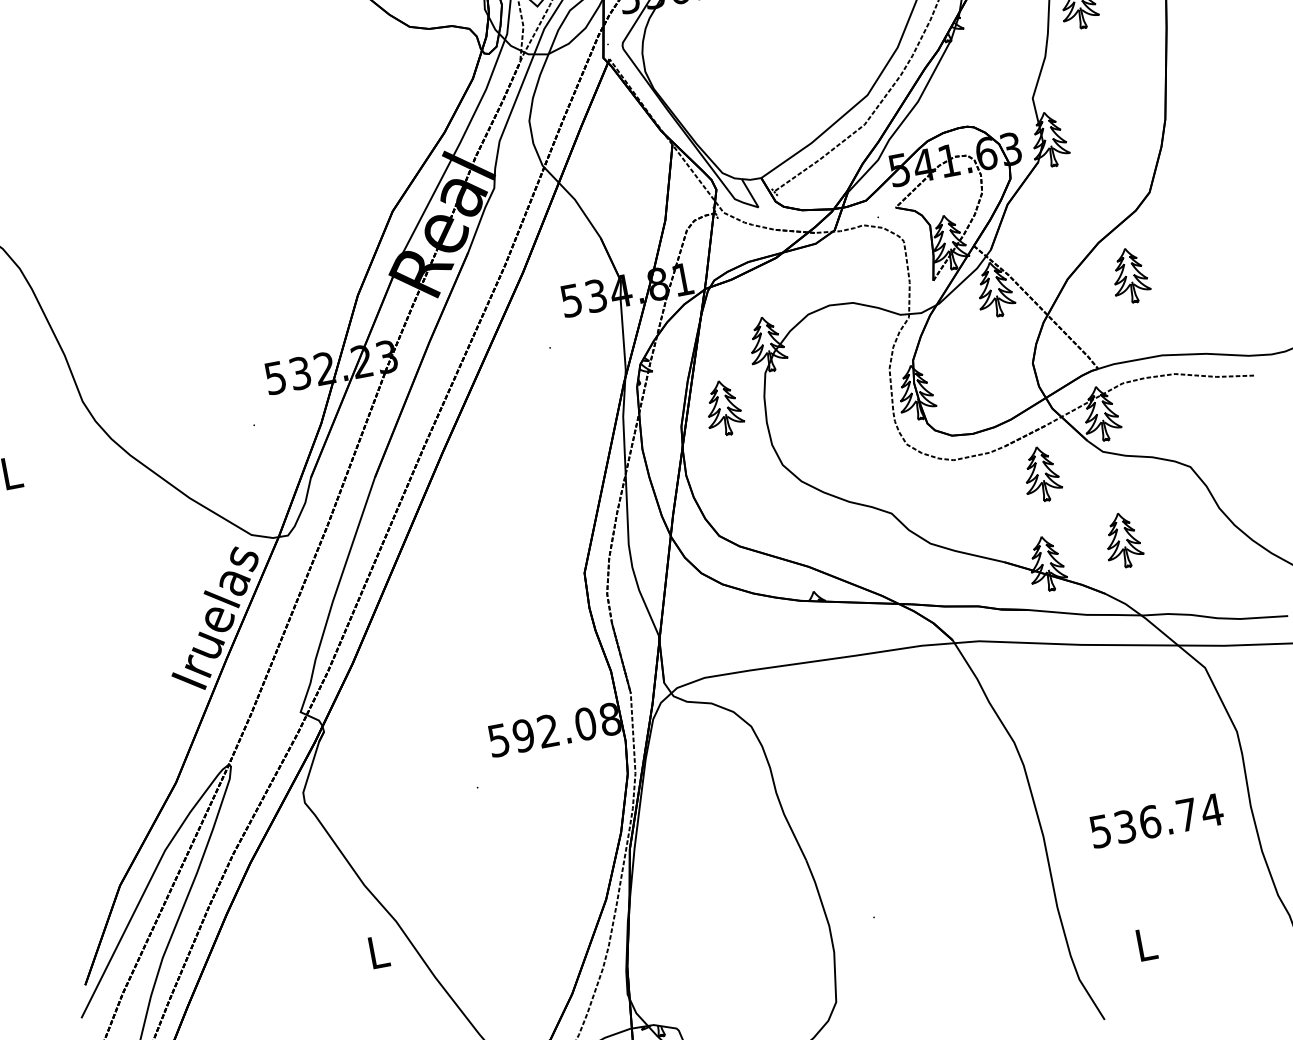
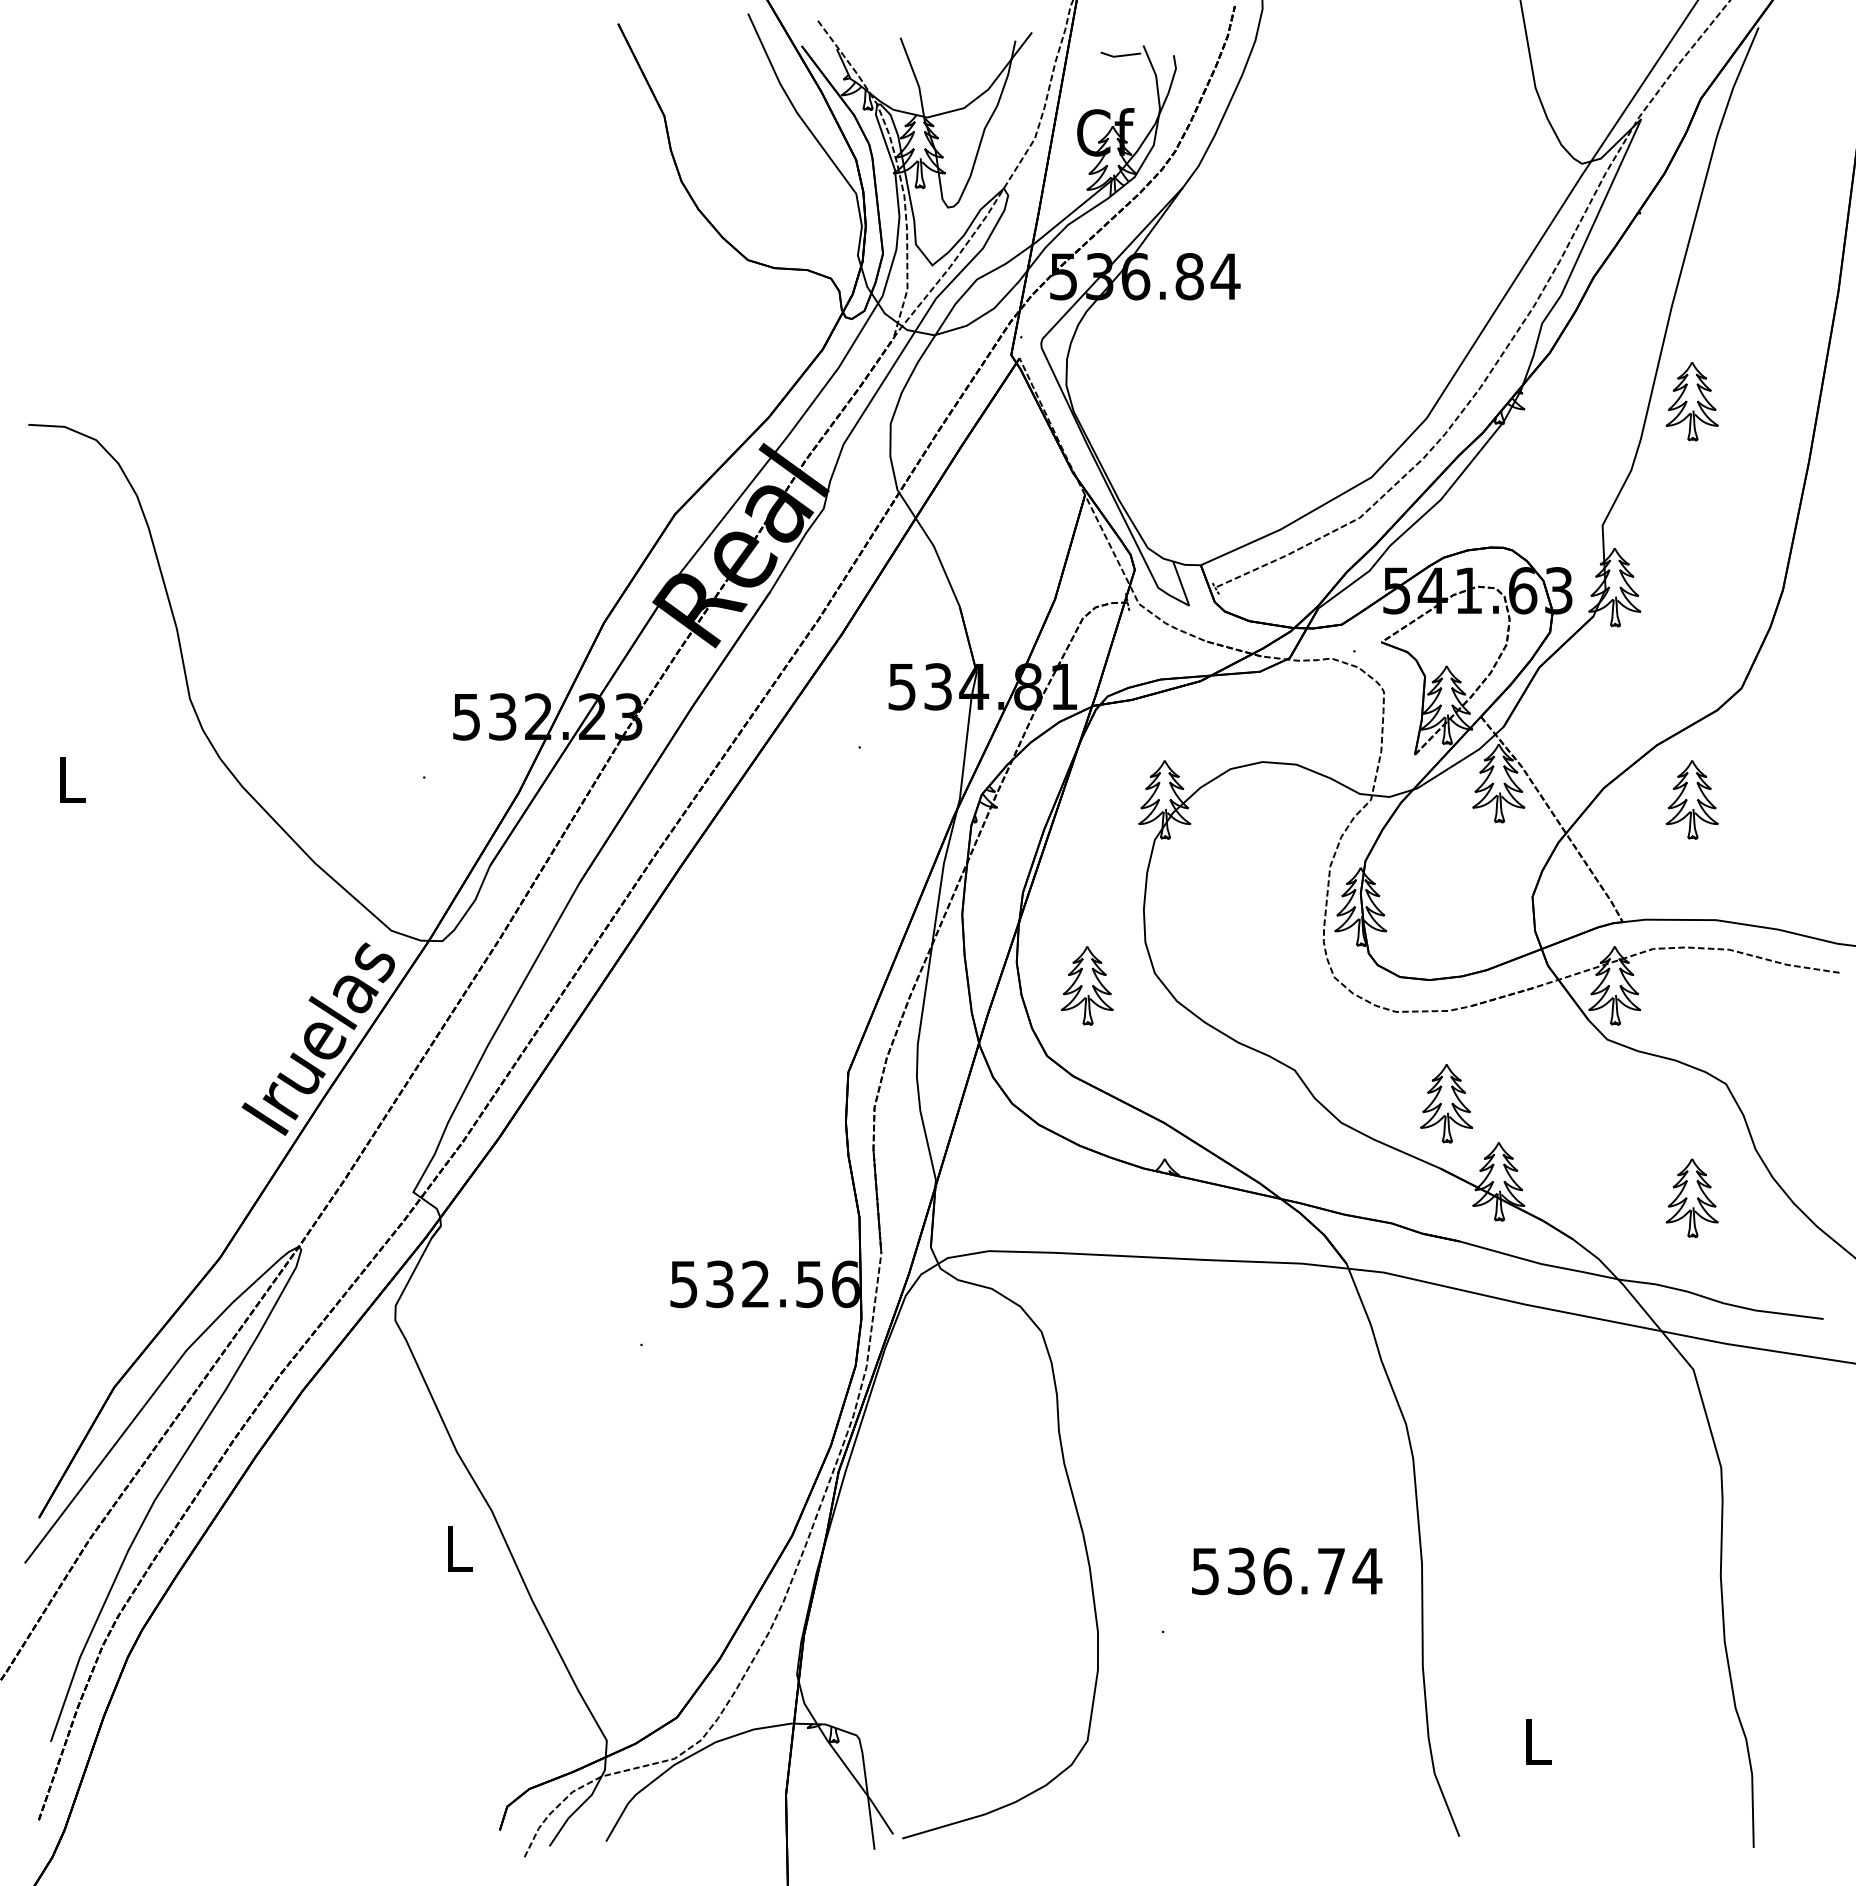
part: (723, 407) -> (1086, 985), moved
part: (1041, 473) -> (1446, 1103), moved
part: (1122, 540) -> (1691, 1198), moved
text: (566, 727) -> (782, 1284), 592.08 -> 532.56
text: (1157, 820) -> (1287, 1571), moved

